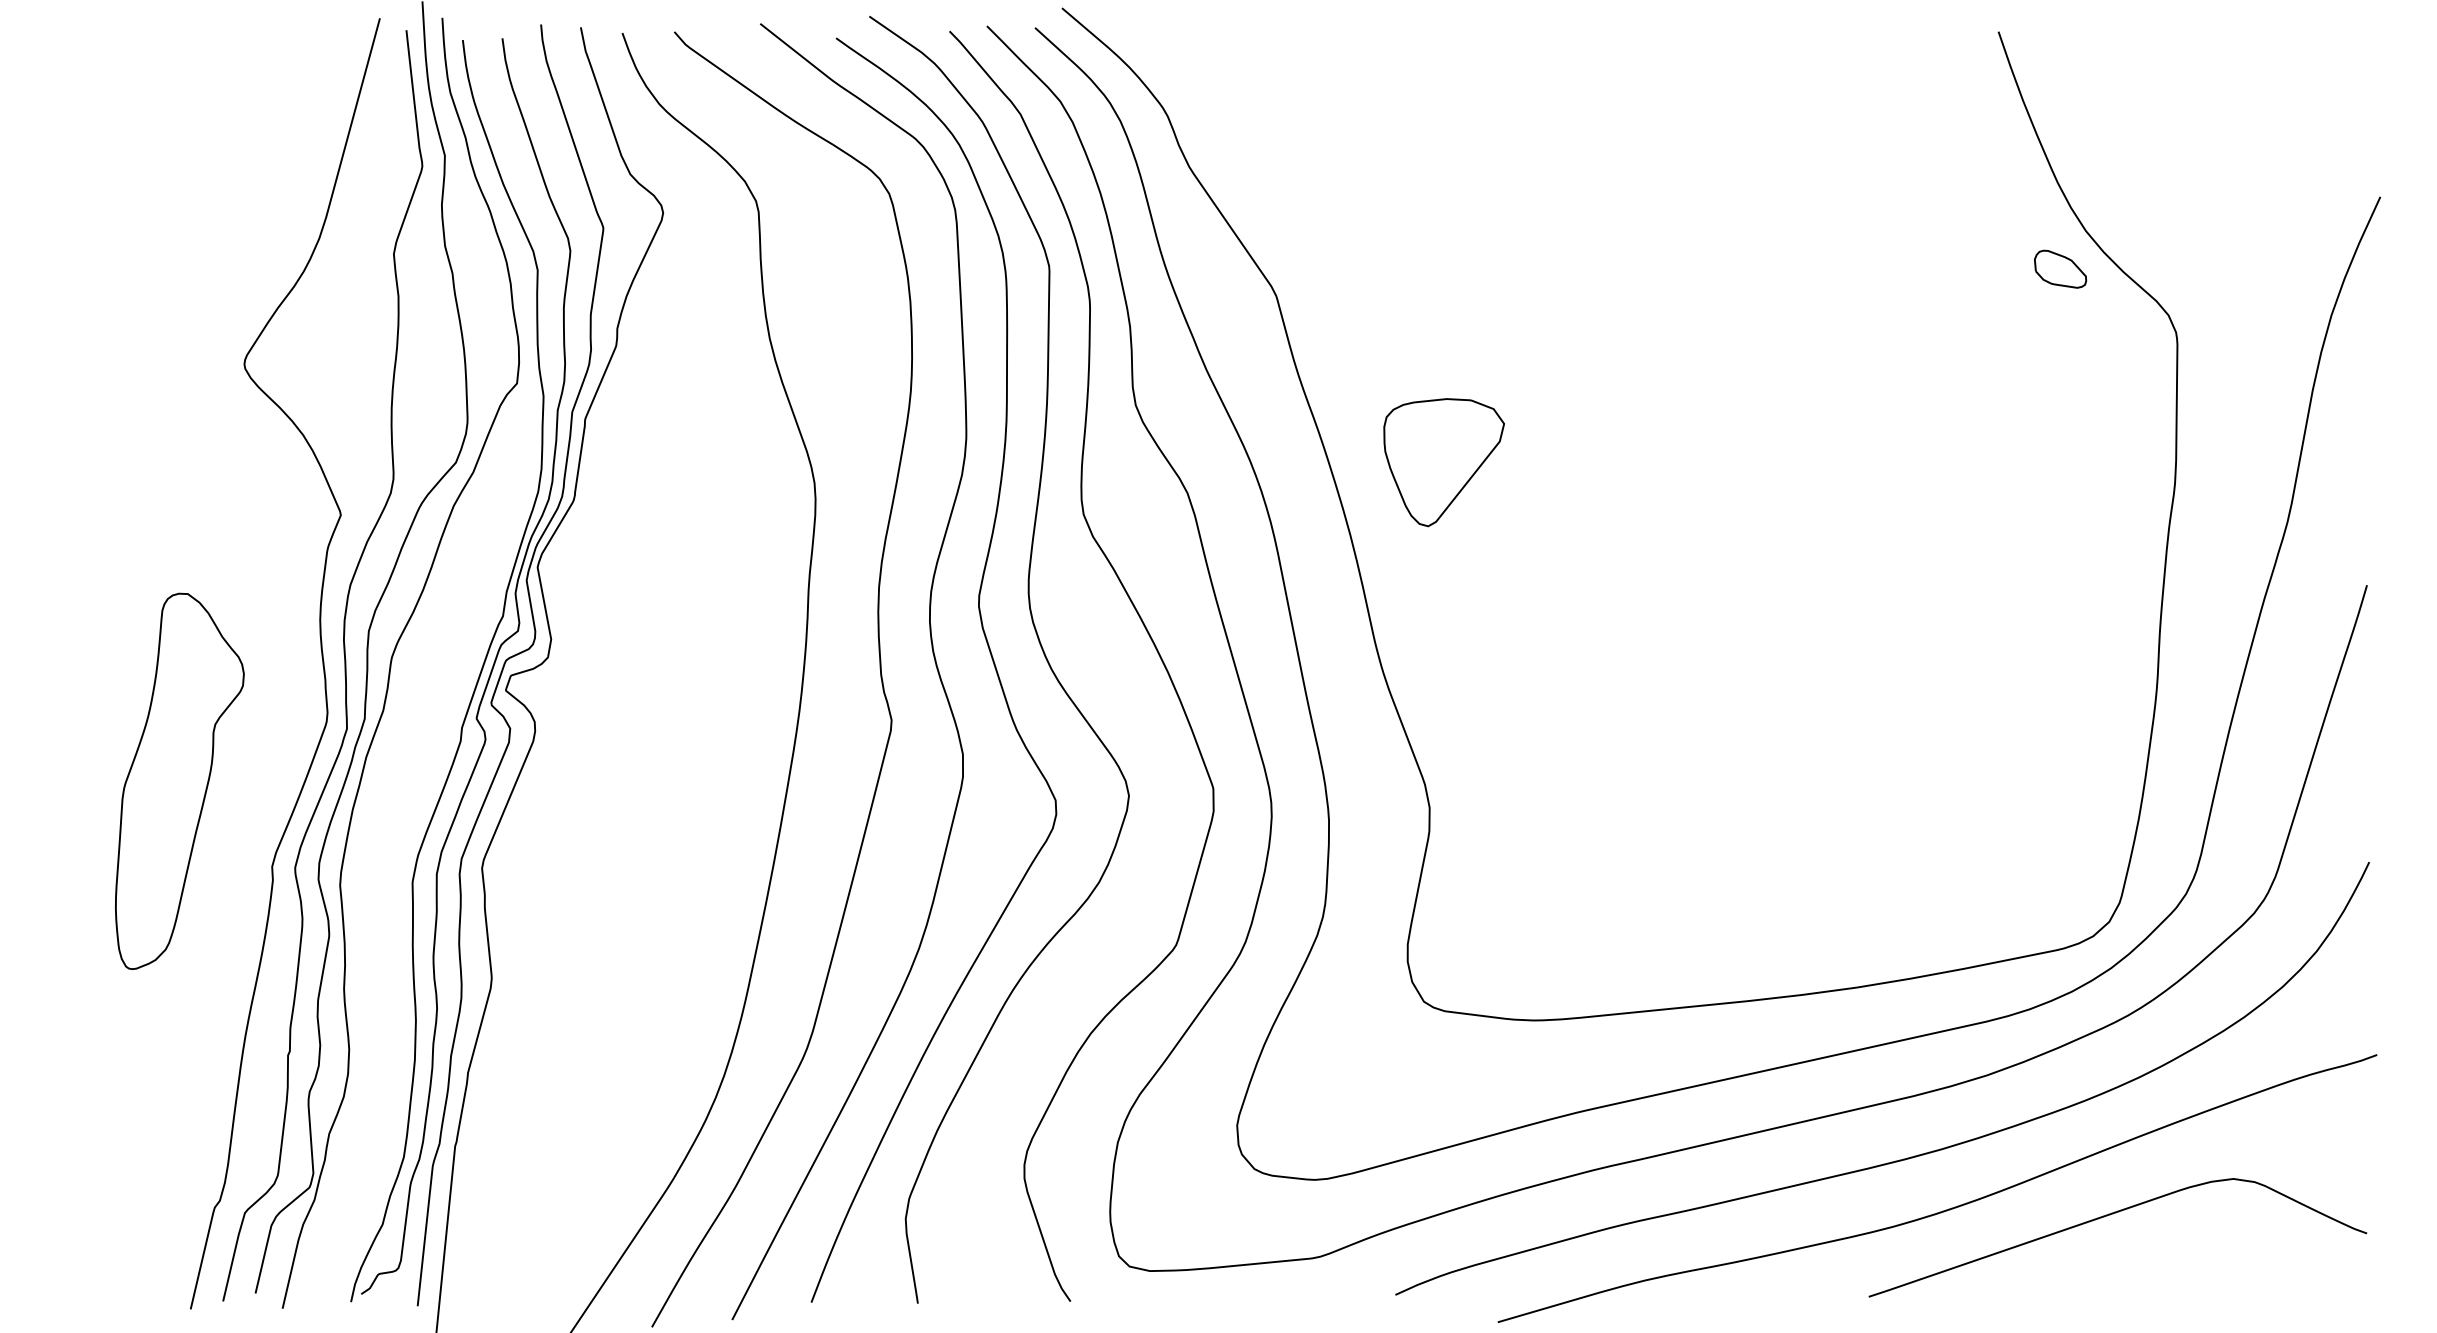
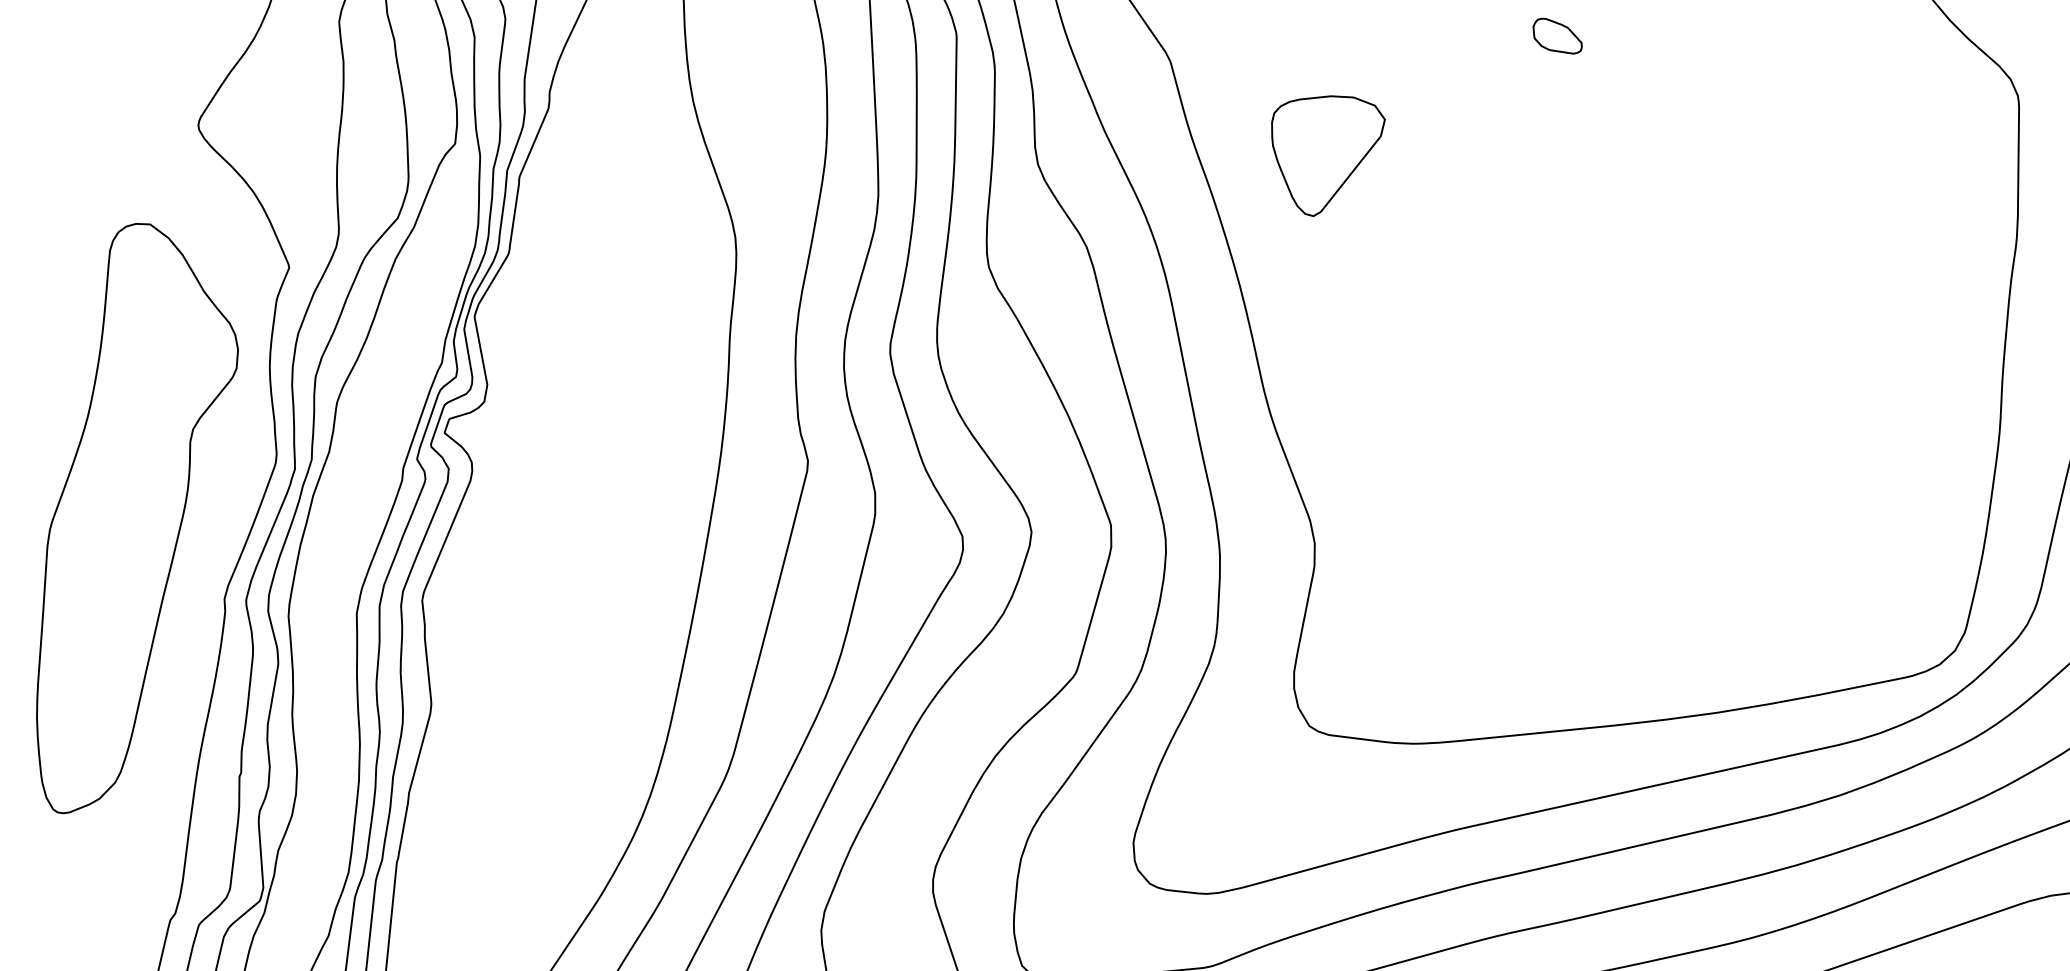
part: (2060, 268) -> (1557, 35), moved
part: (1443, 462) -> (1327, 156), moved
part: (179, 781) -> (137, 518), size x1.67

